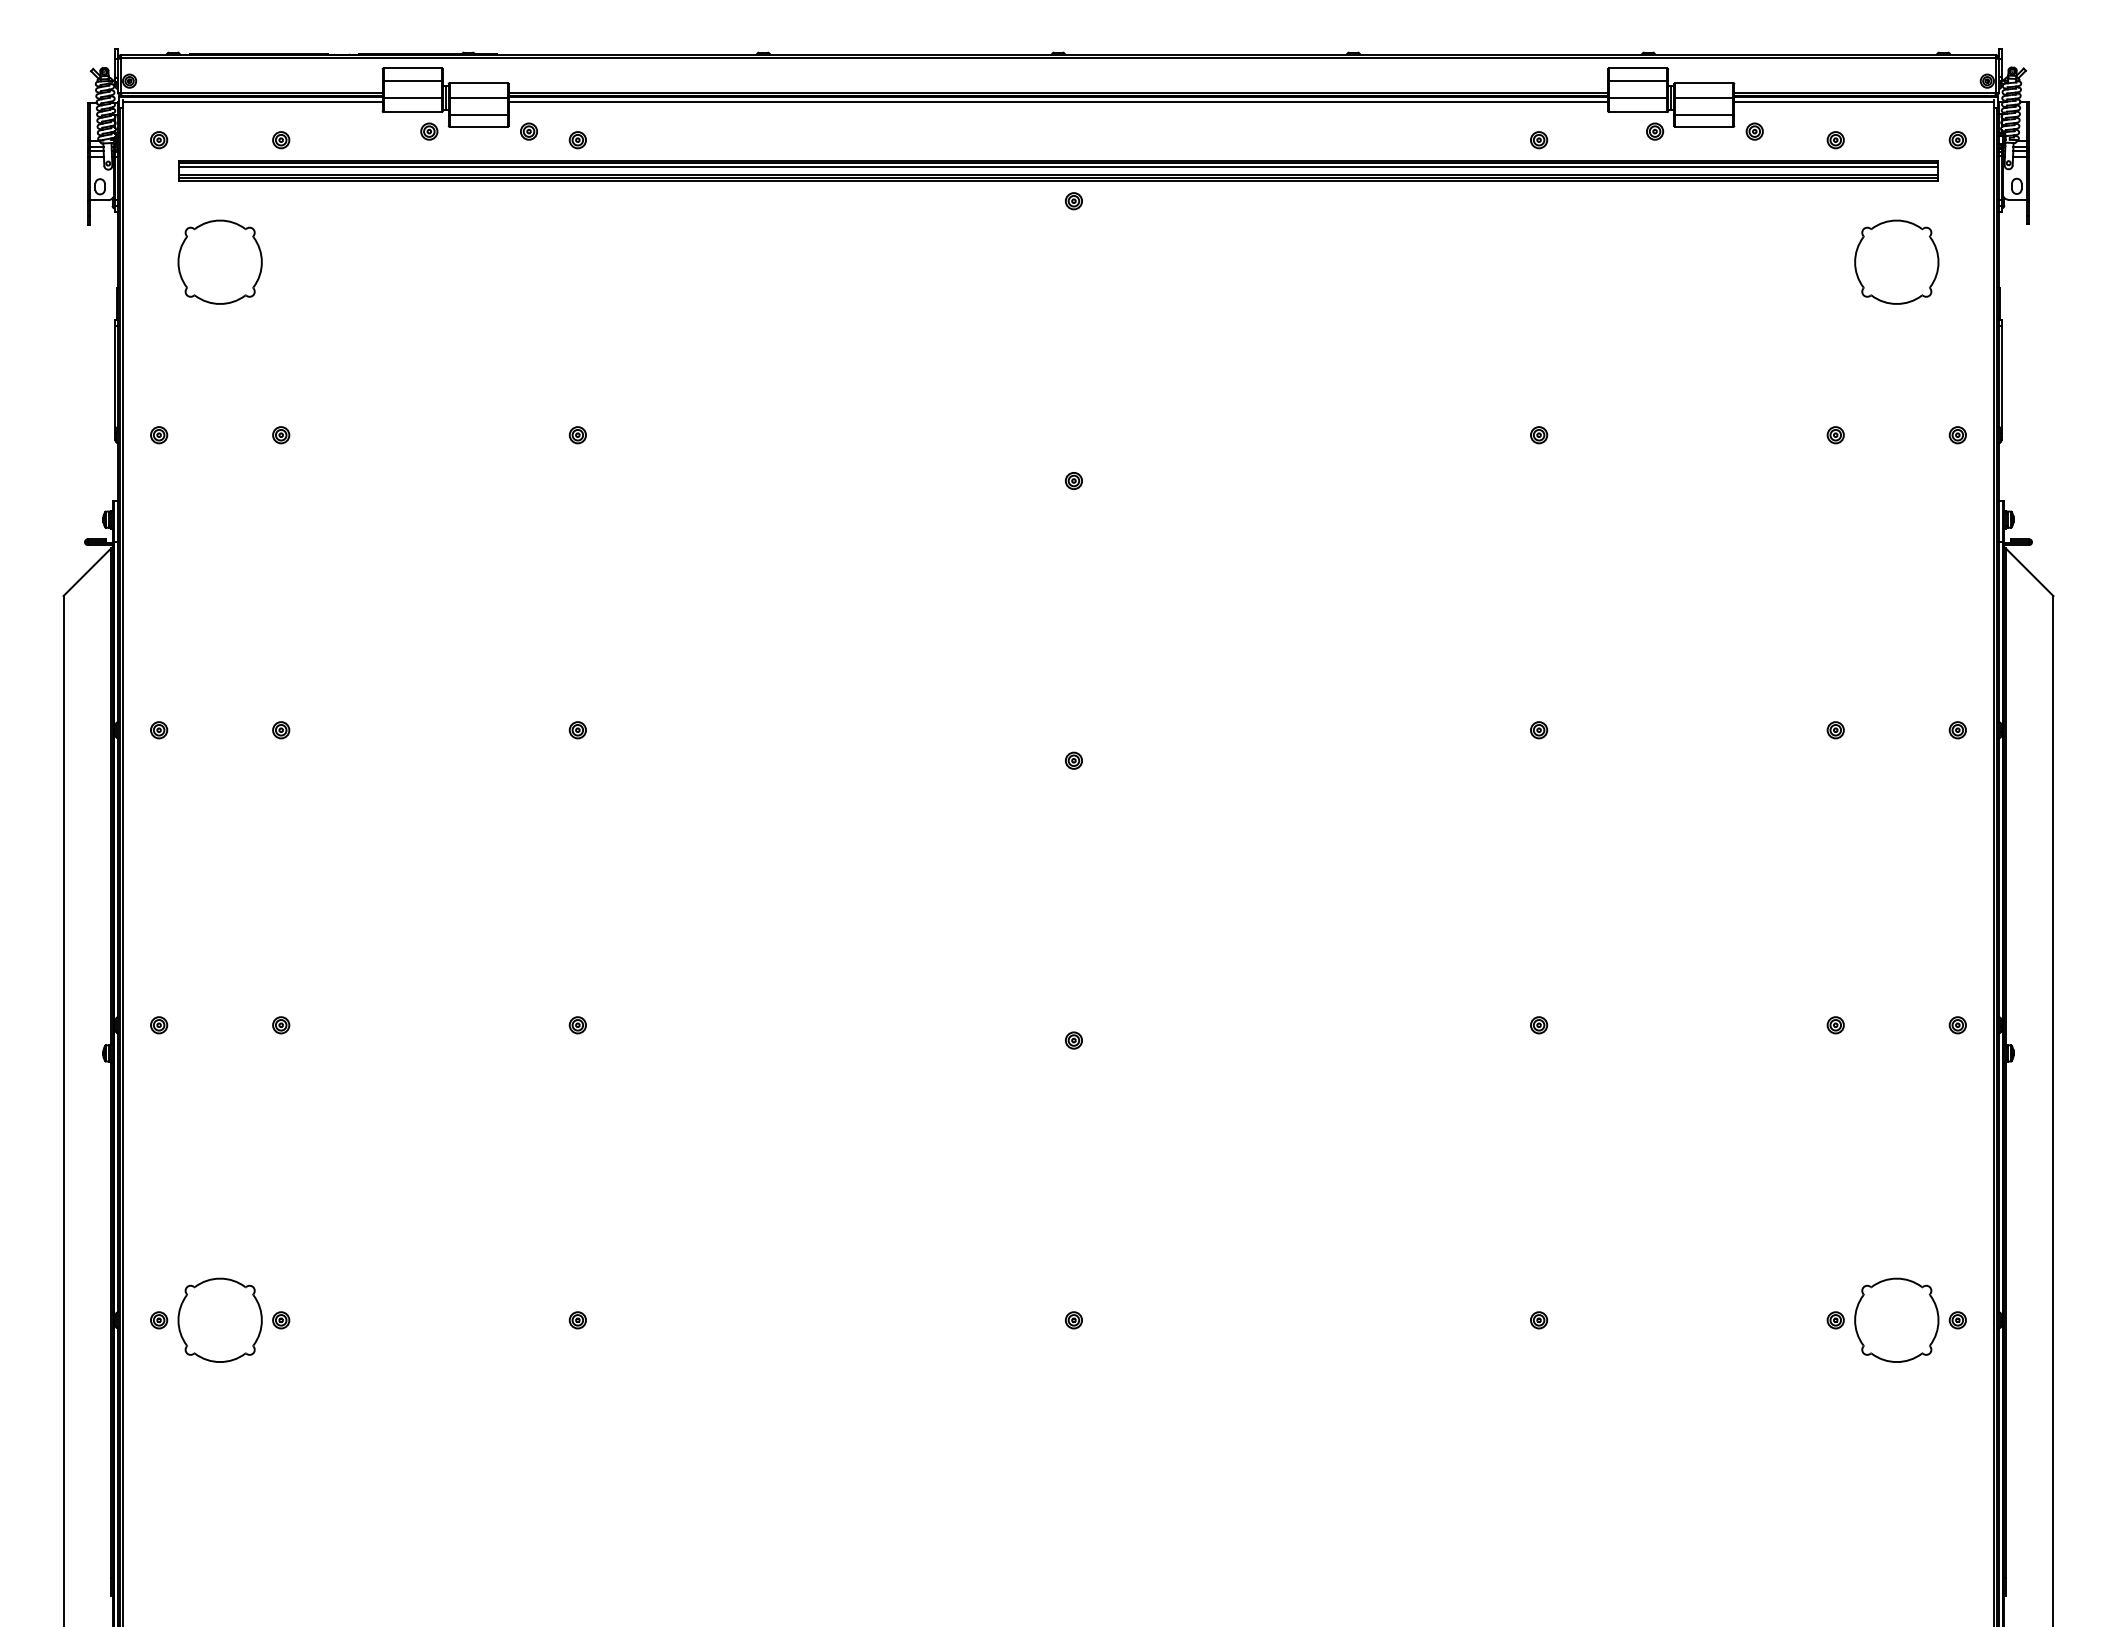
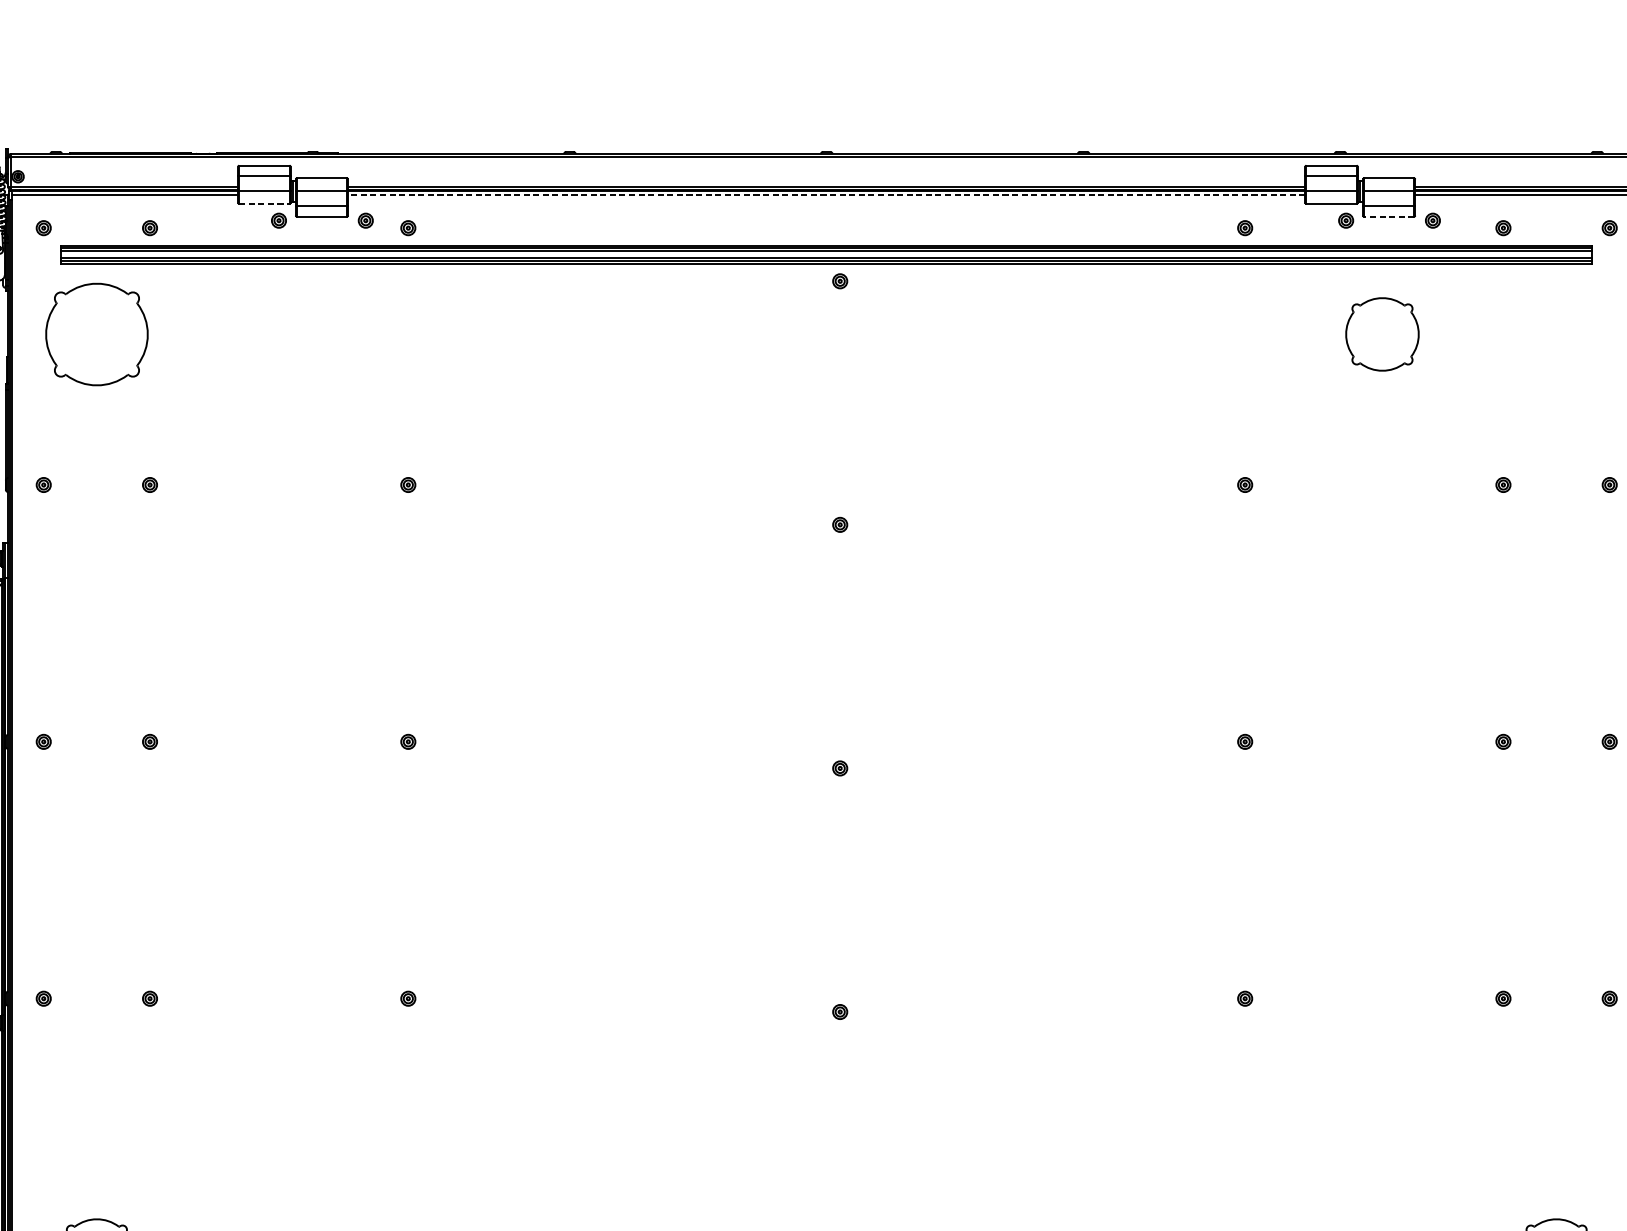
line: (1058, 102) -> (826, 195), solid -> dashed
line: (412, 112) -> (264, 204), solid -> dashed
line: (1704, 126) -> (1389, 216), solid -> dashed
part: (219, 261) -> (96, 333), size x1.4
part: (1896, 261) -> (1382, 333), moved

